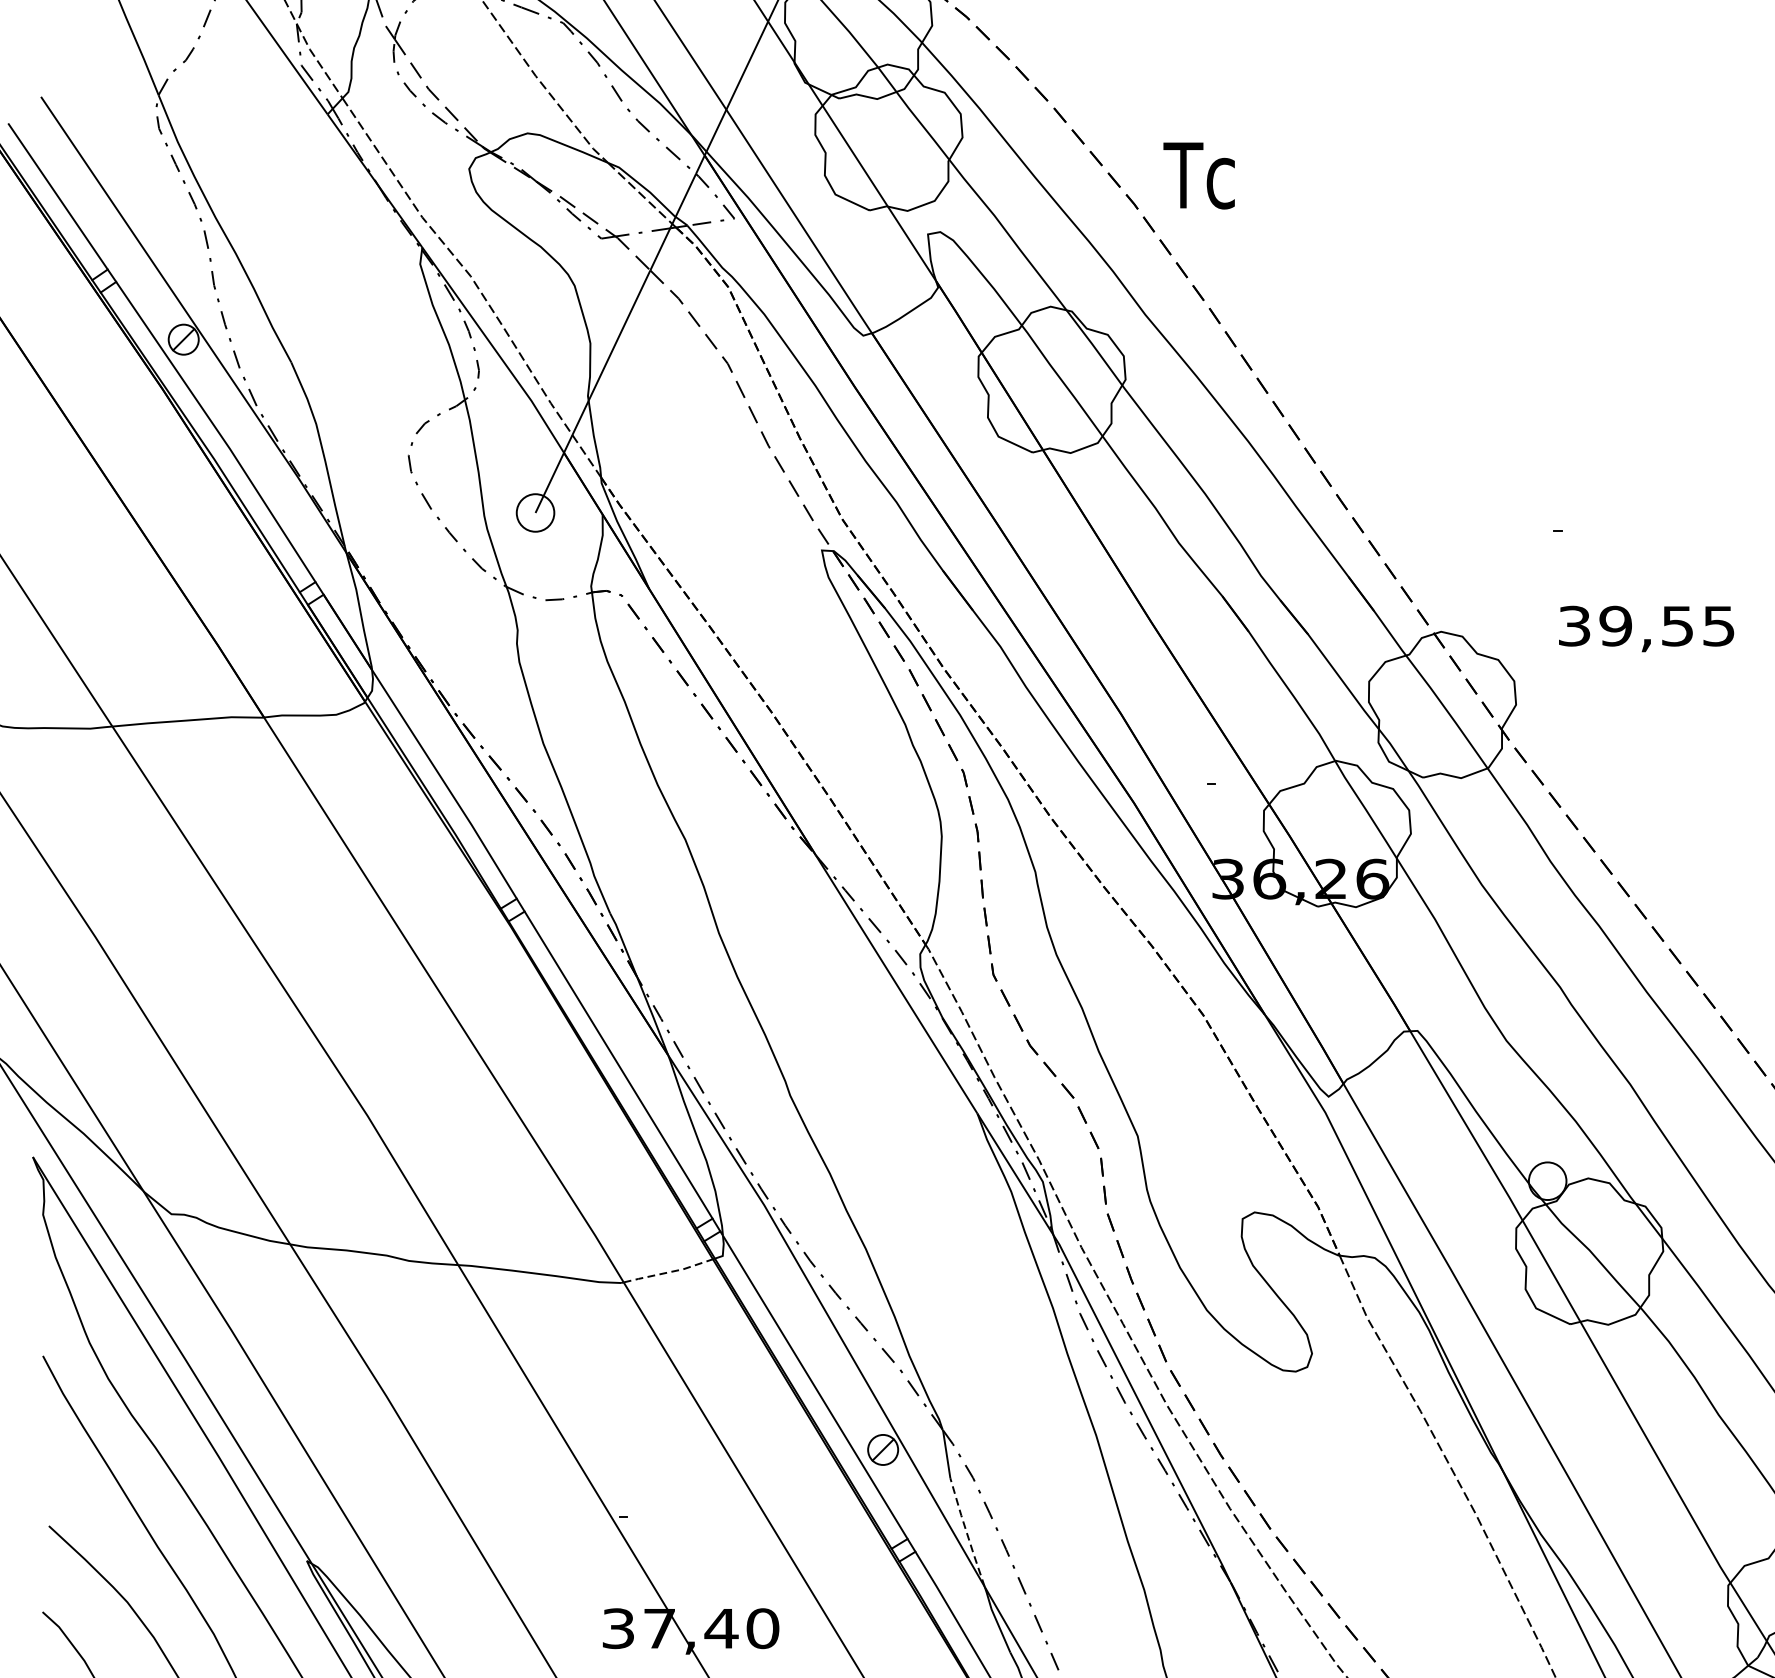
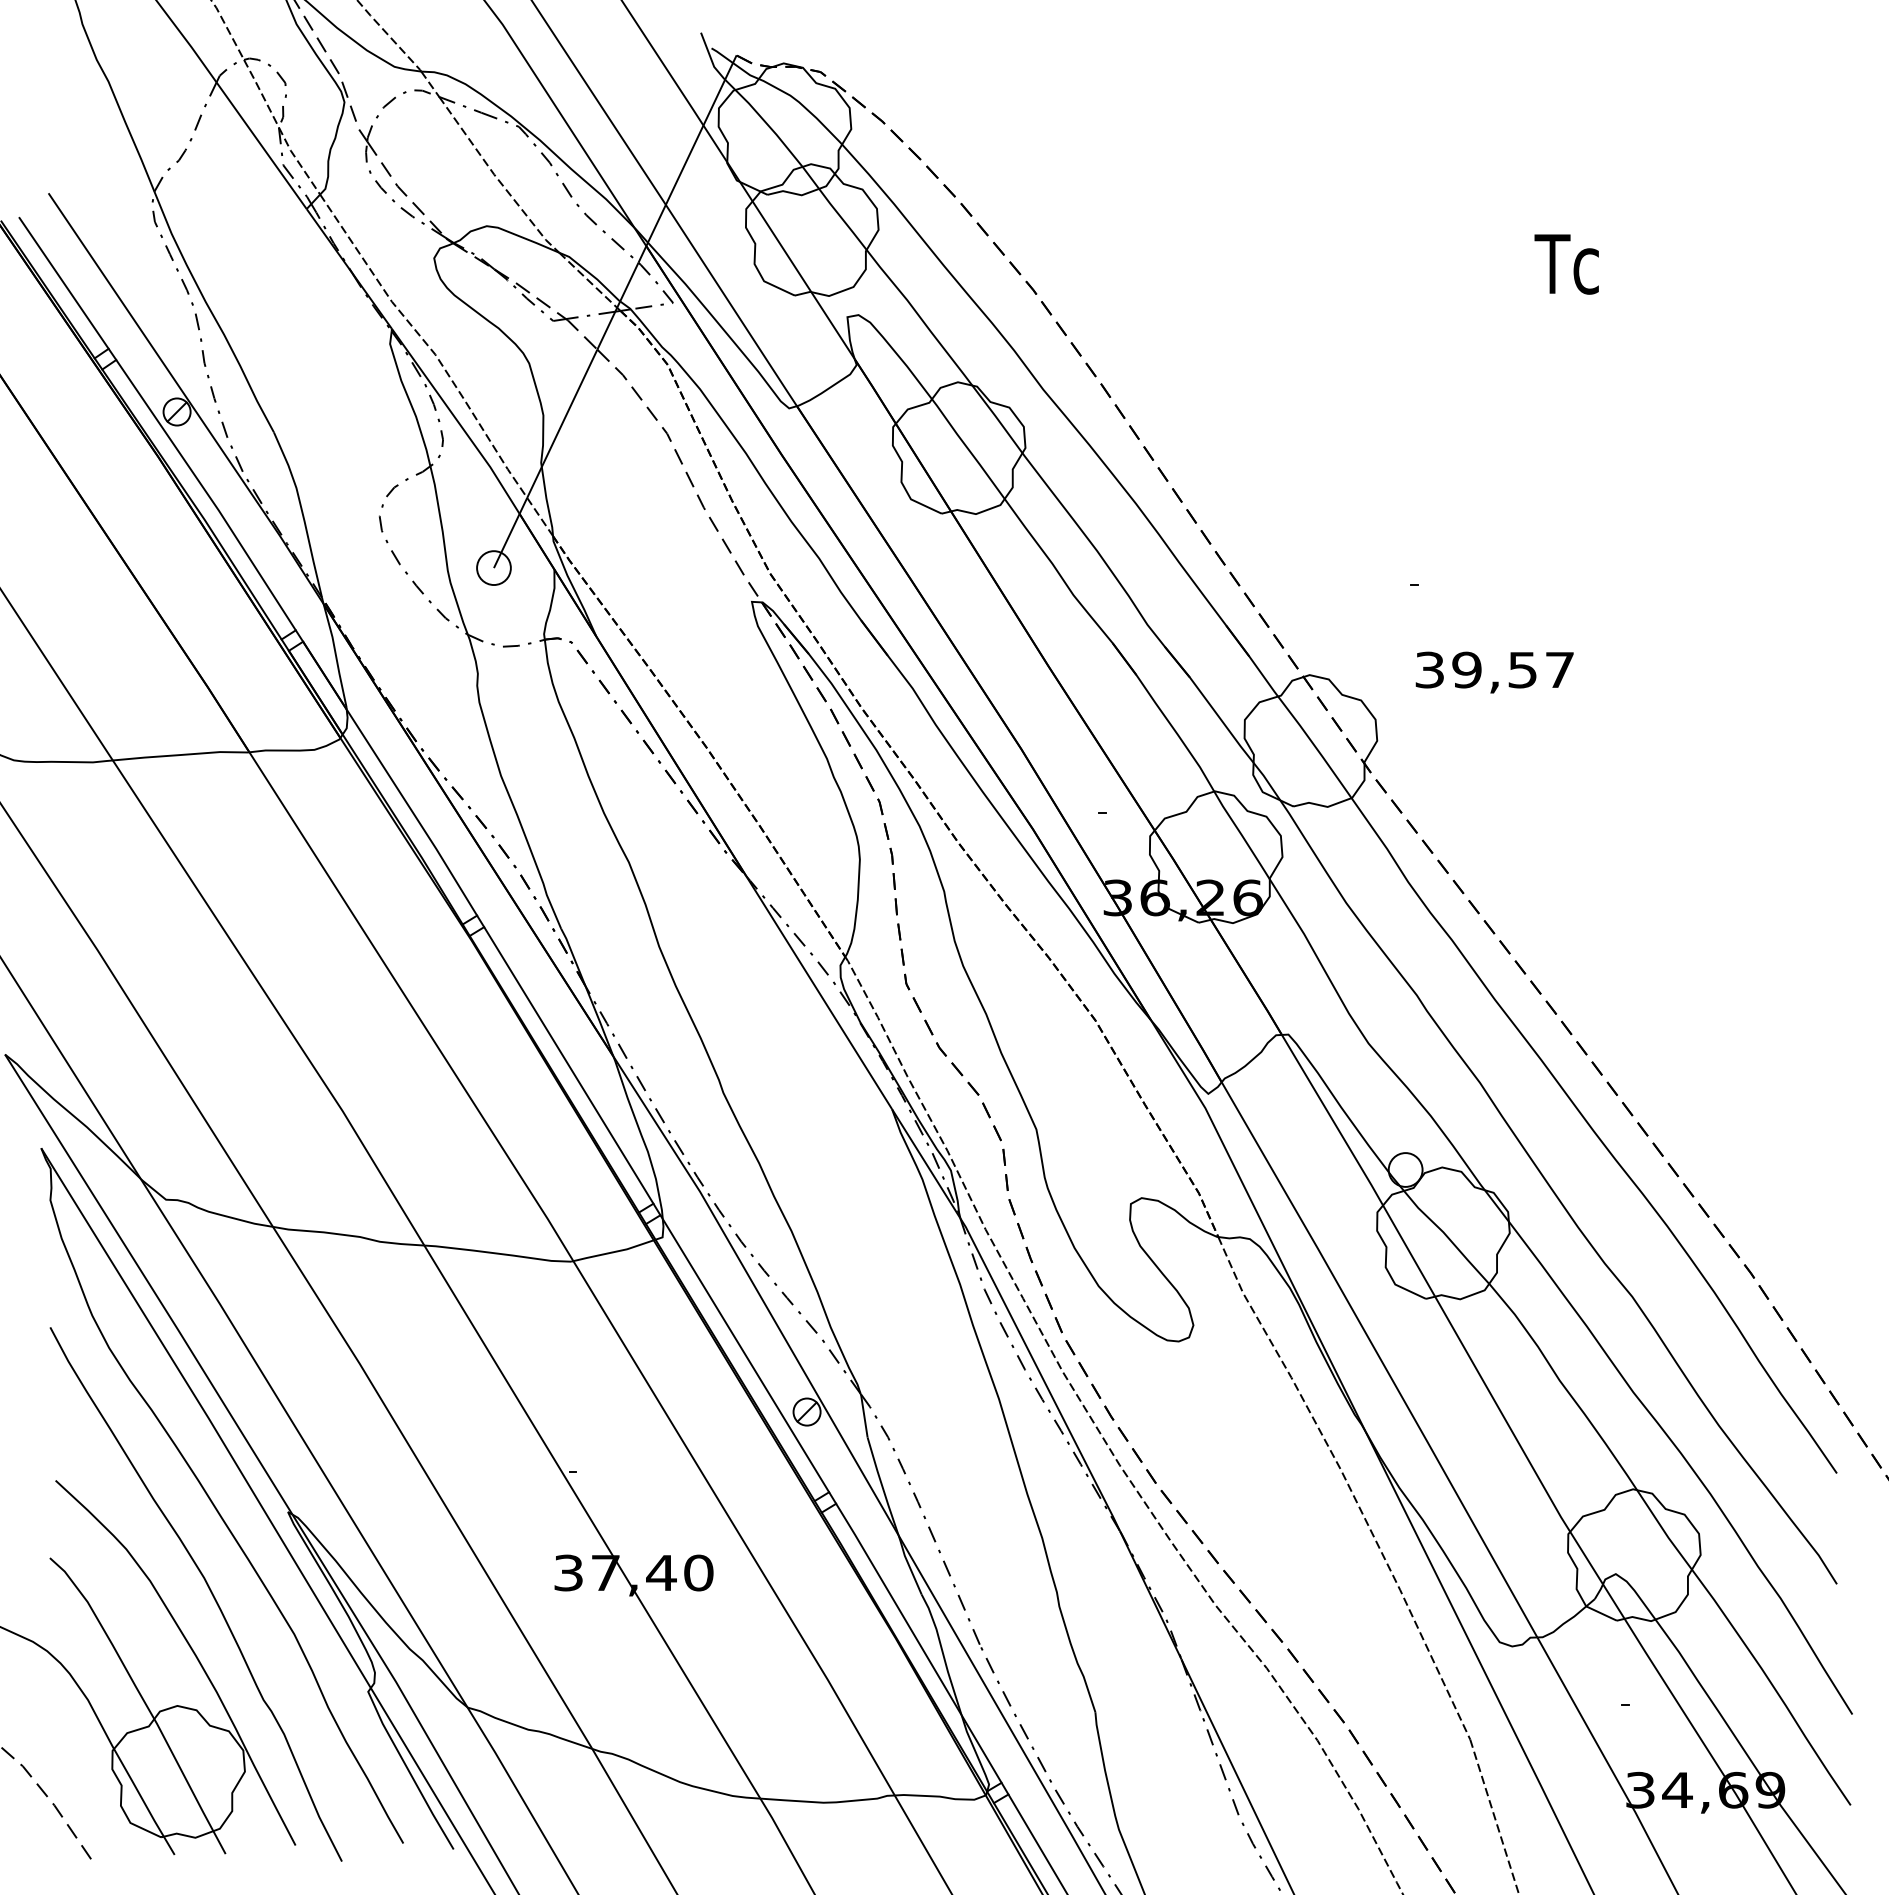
text: (1198, 175) -> (1566, 264), moved
text: (1718, 626) -> (1559, 670), 39,55 -> 39,57
line: (669, 1272) -> (614, 1252), dashed -> solid
line: (966, 1532) -> (882, 1486), dashed -> solid

